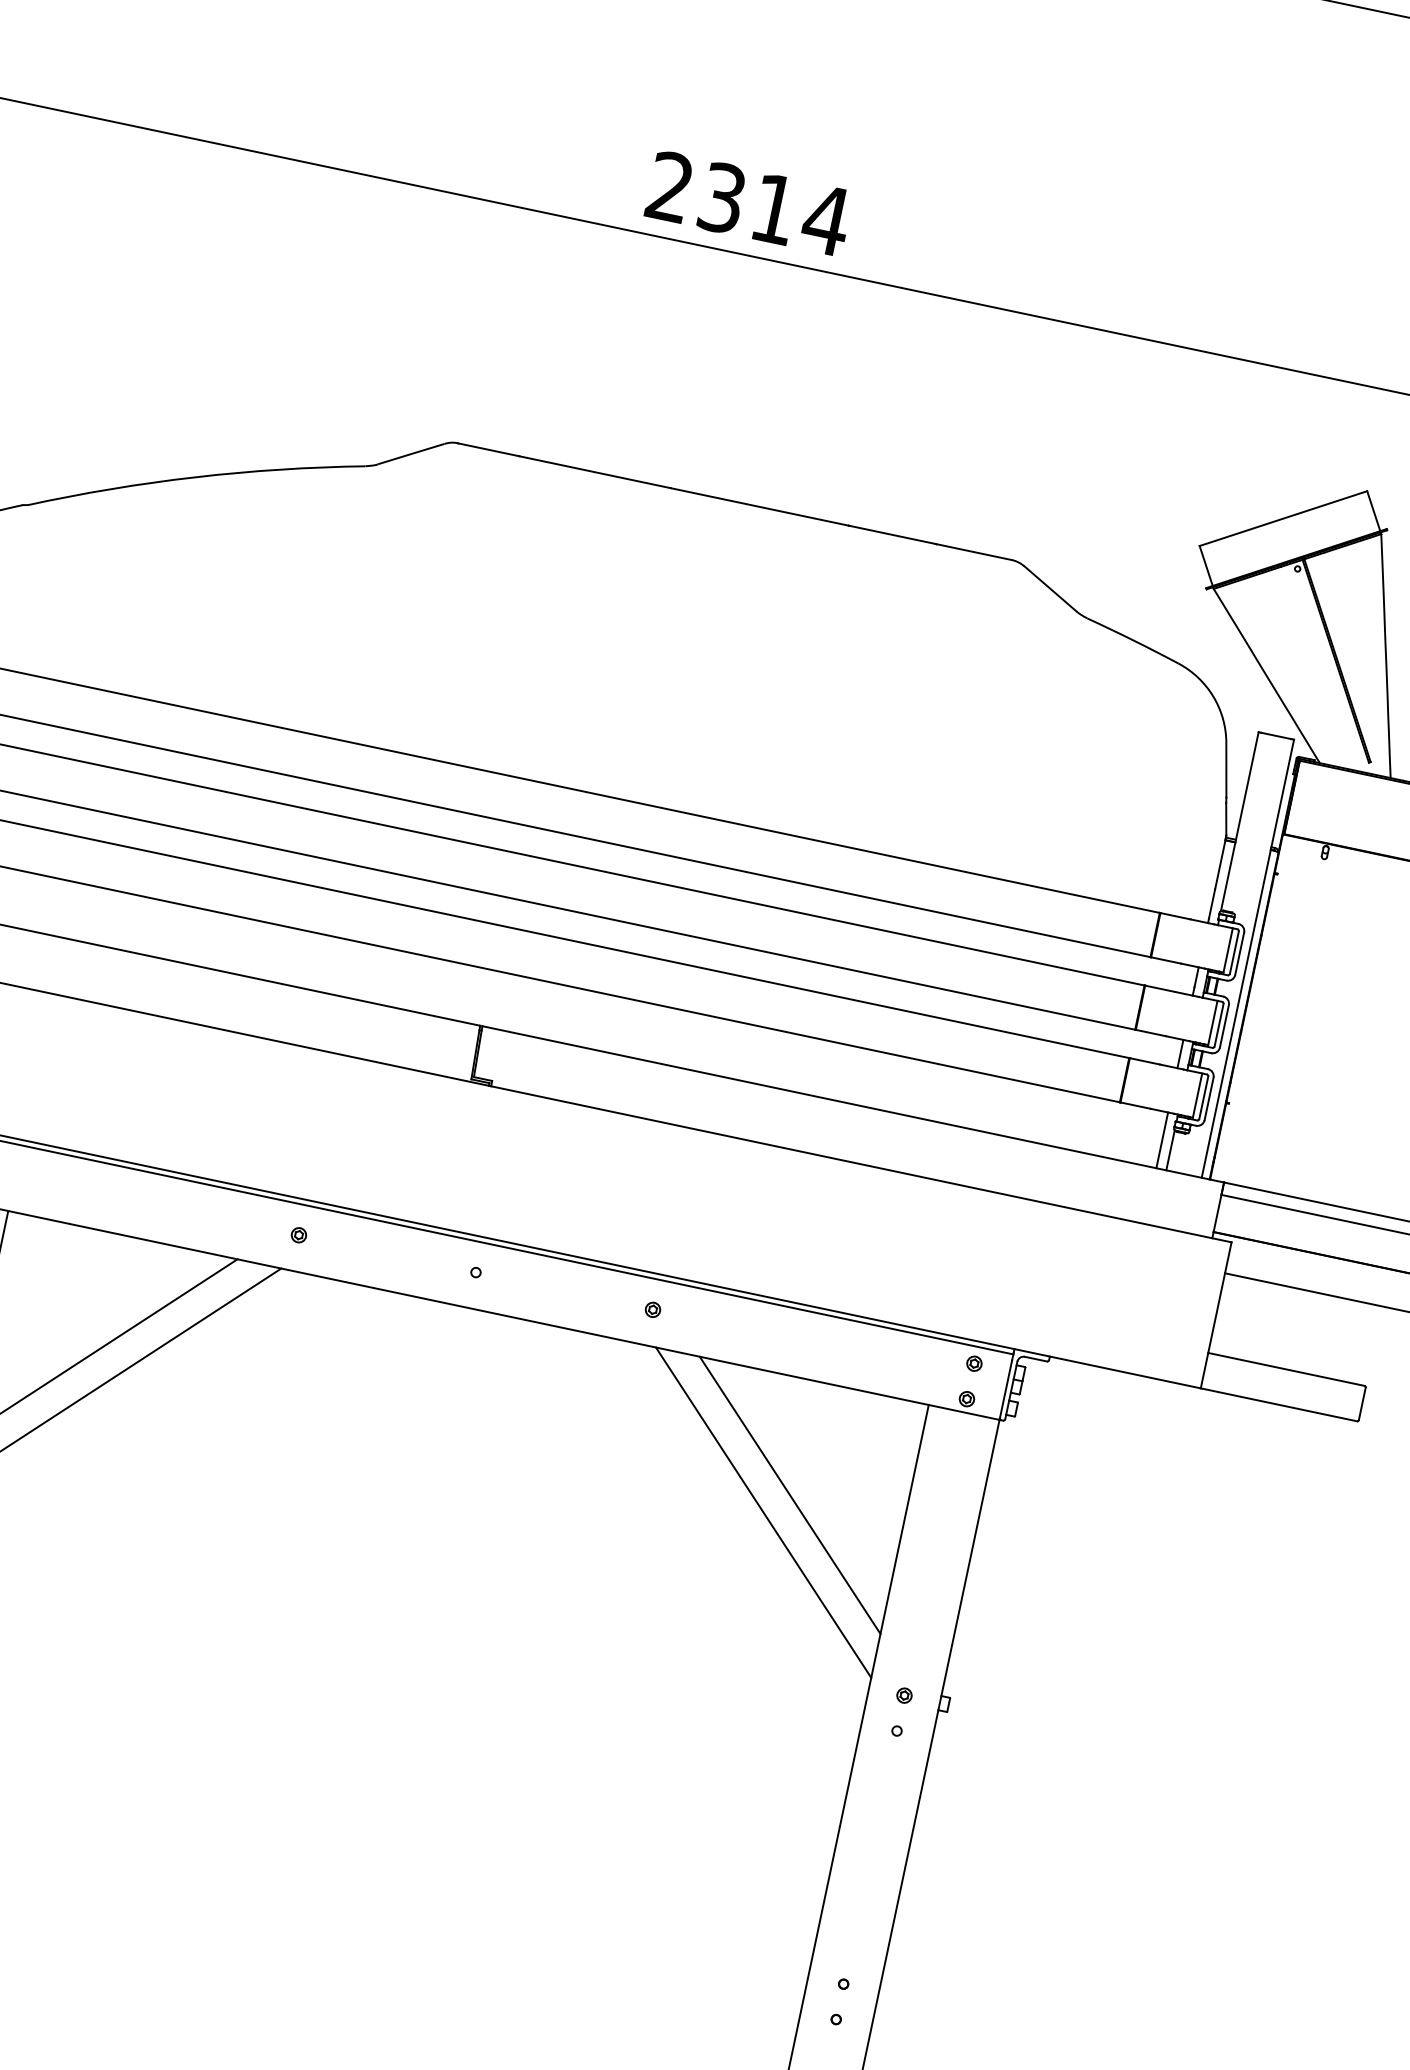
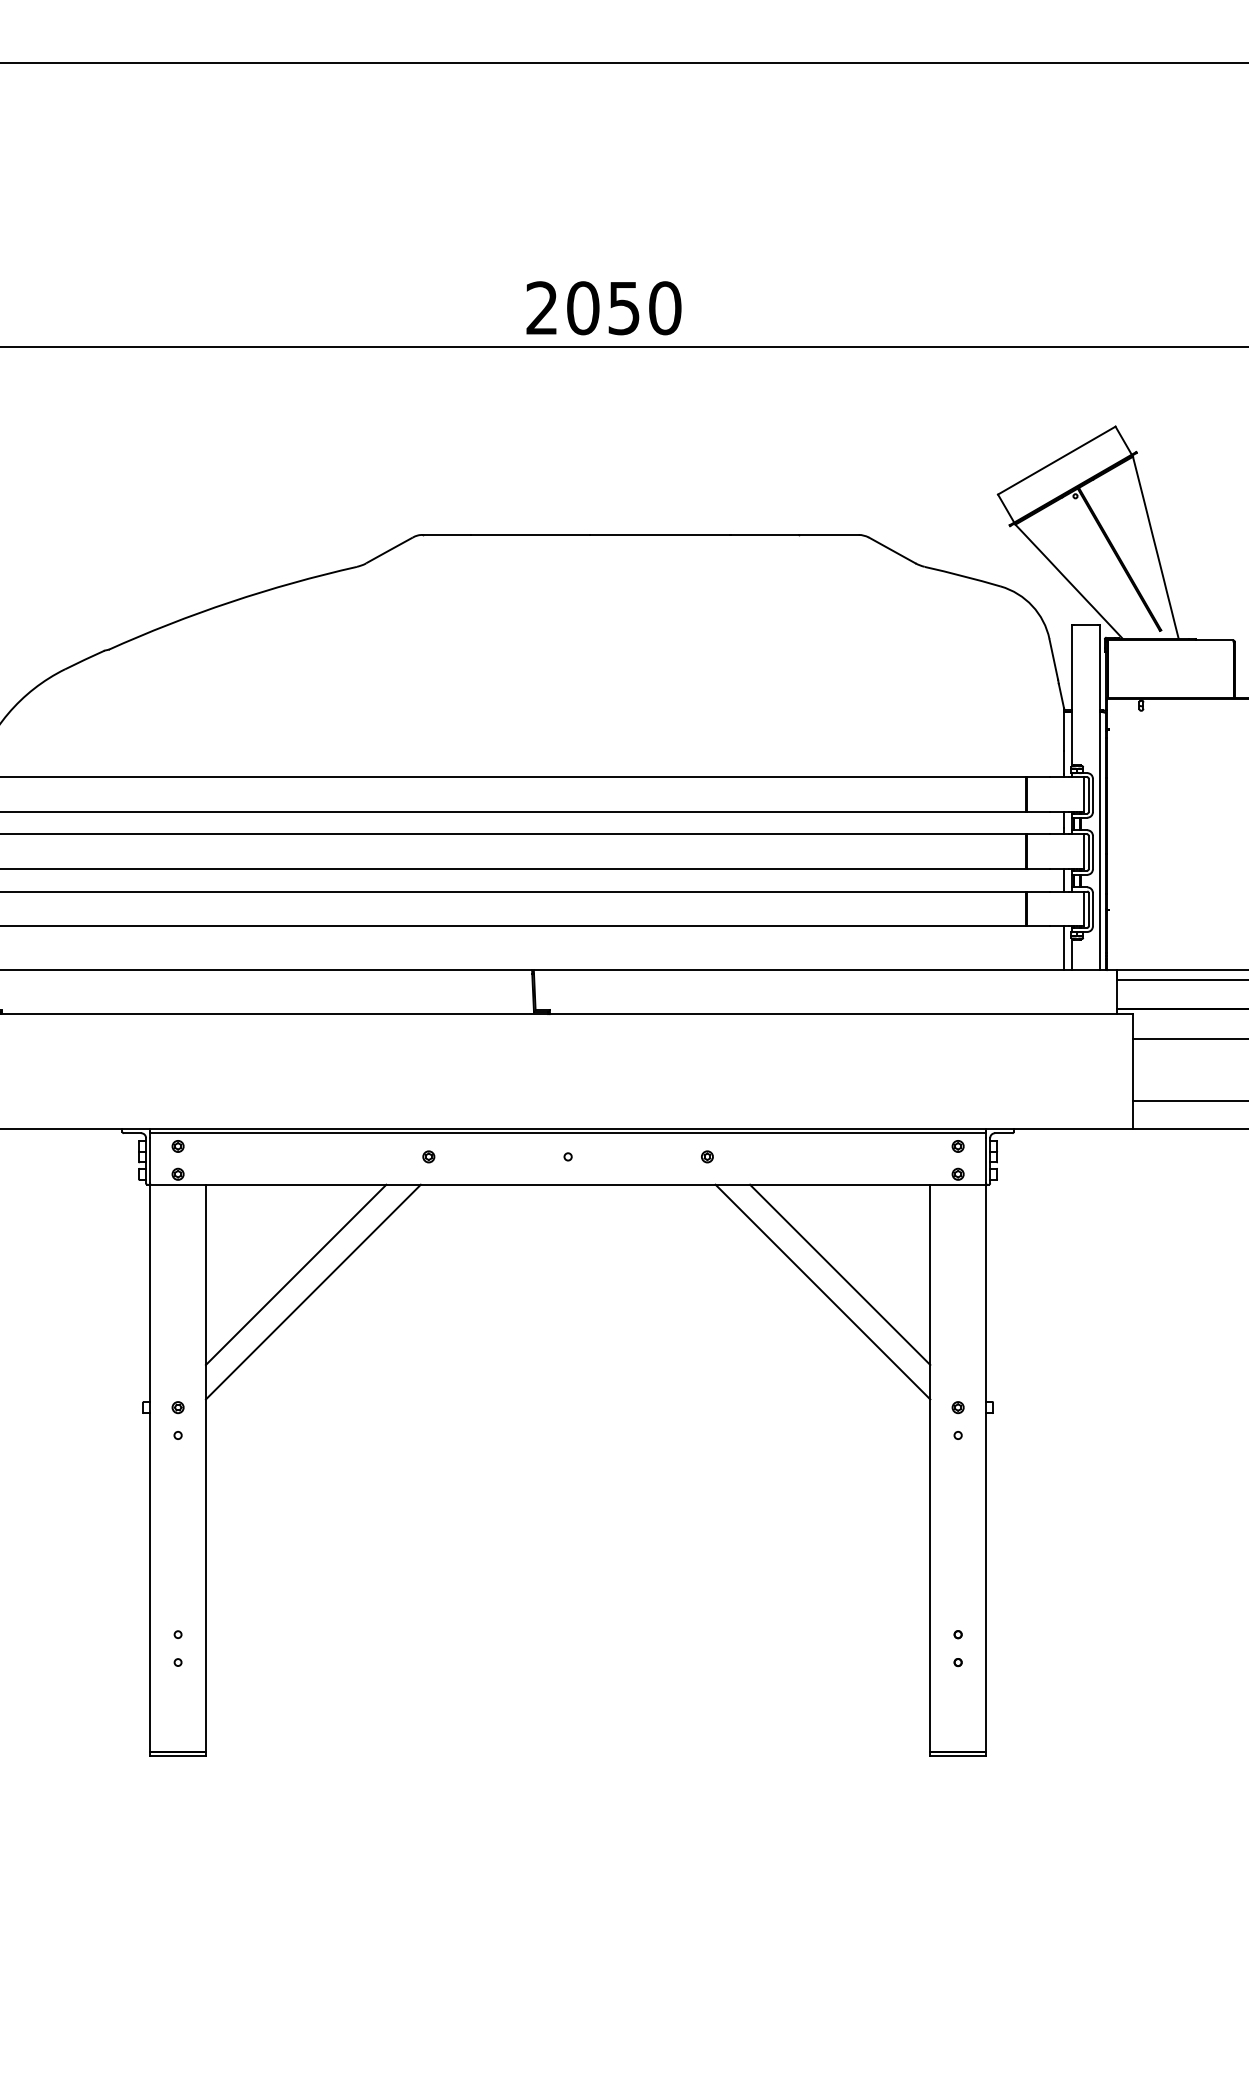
text: (774, 209) -> (624, 308), 2314 -> 2050

